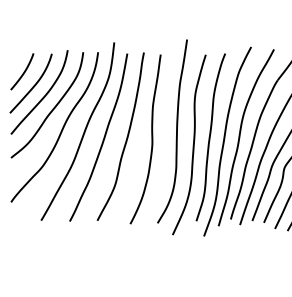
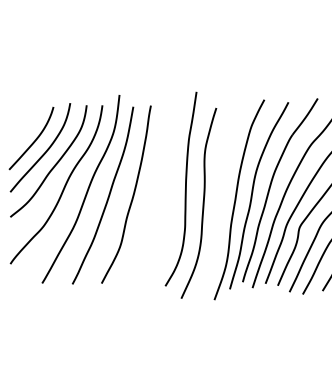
curve: (23, 72) -> (23, 126), removed
curve: (210, 137) -> (221, 195), removed
curve: (151, 138) -> (158, 196), removed

